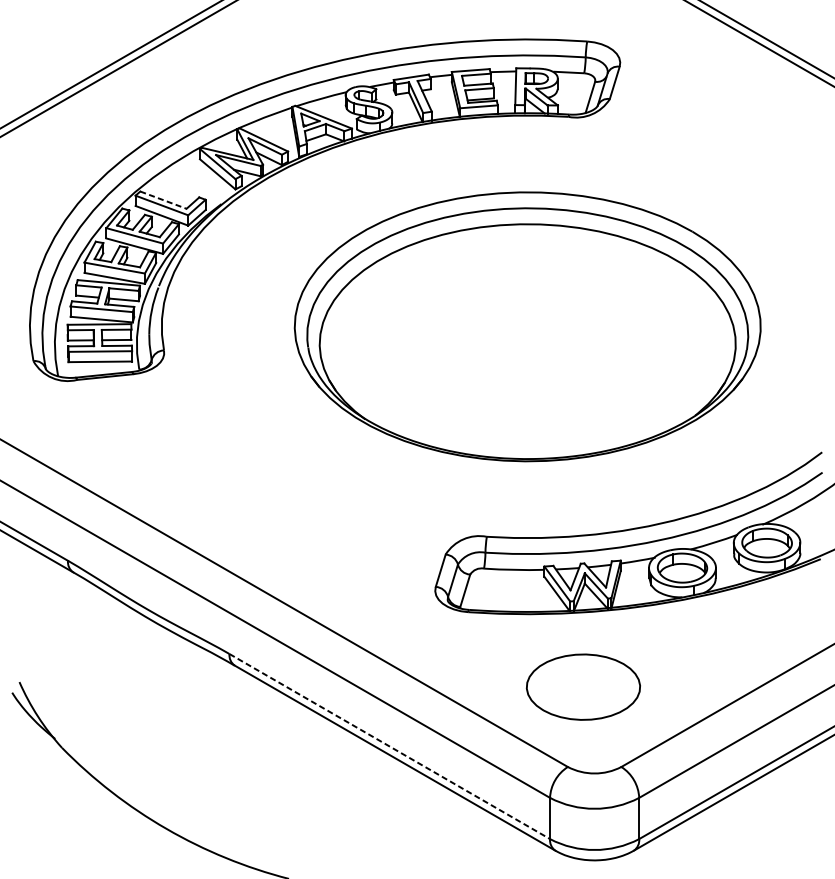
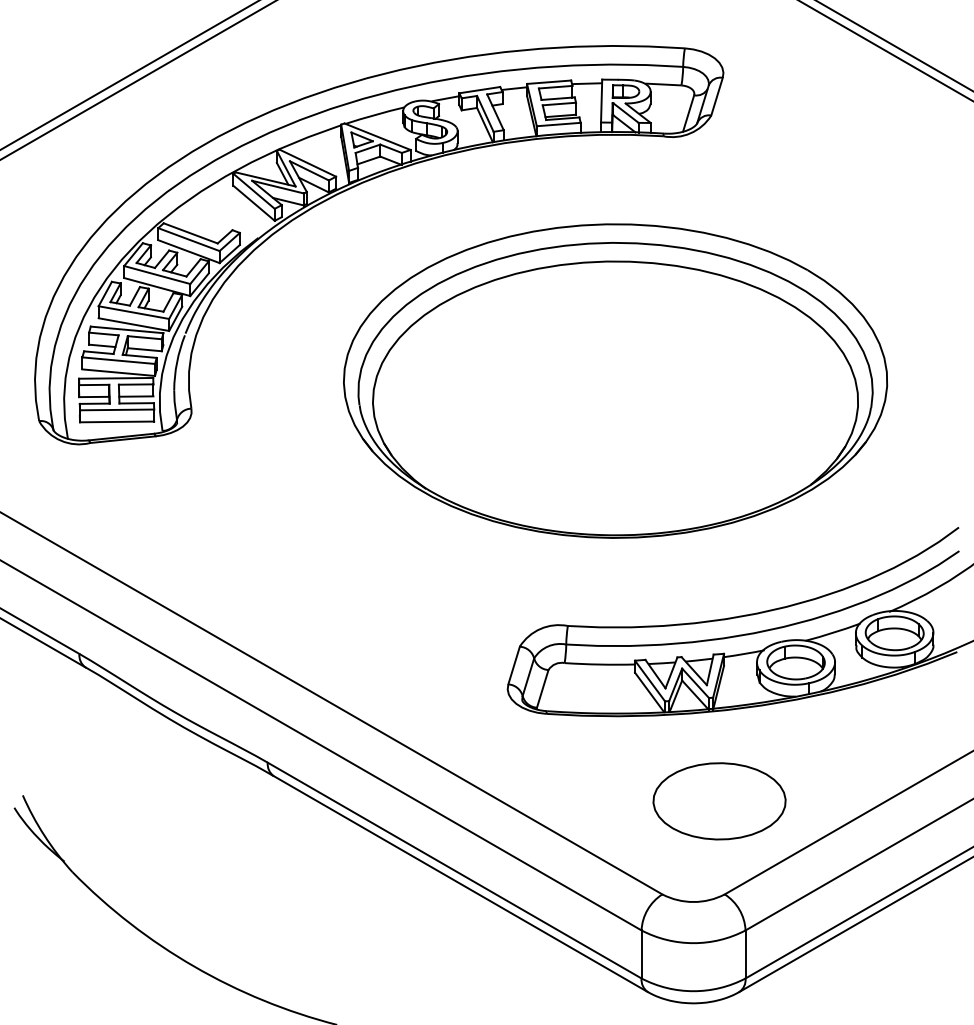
line: (163, 200) -> (190, 233), dashed -> solid
part: (583, 687) -> (719, 801), moved
line: (389, 746) -> (454, 870), dashed -> solid

